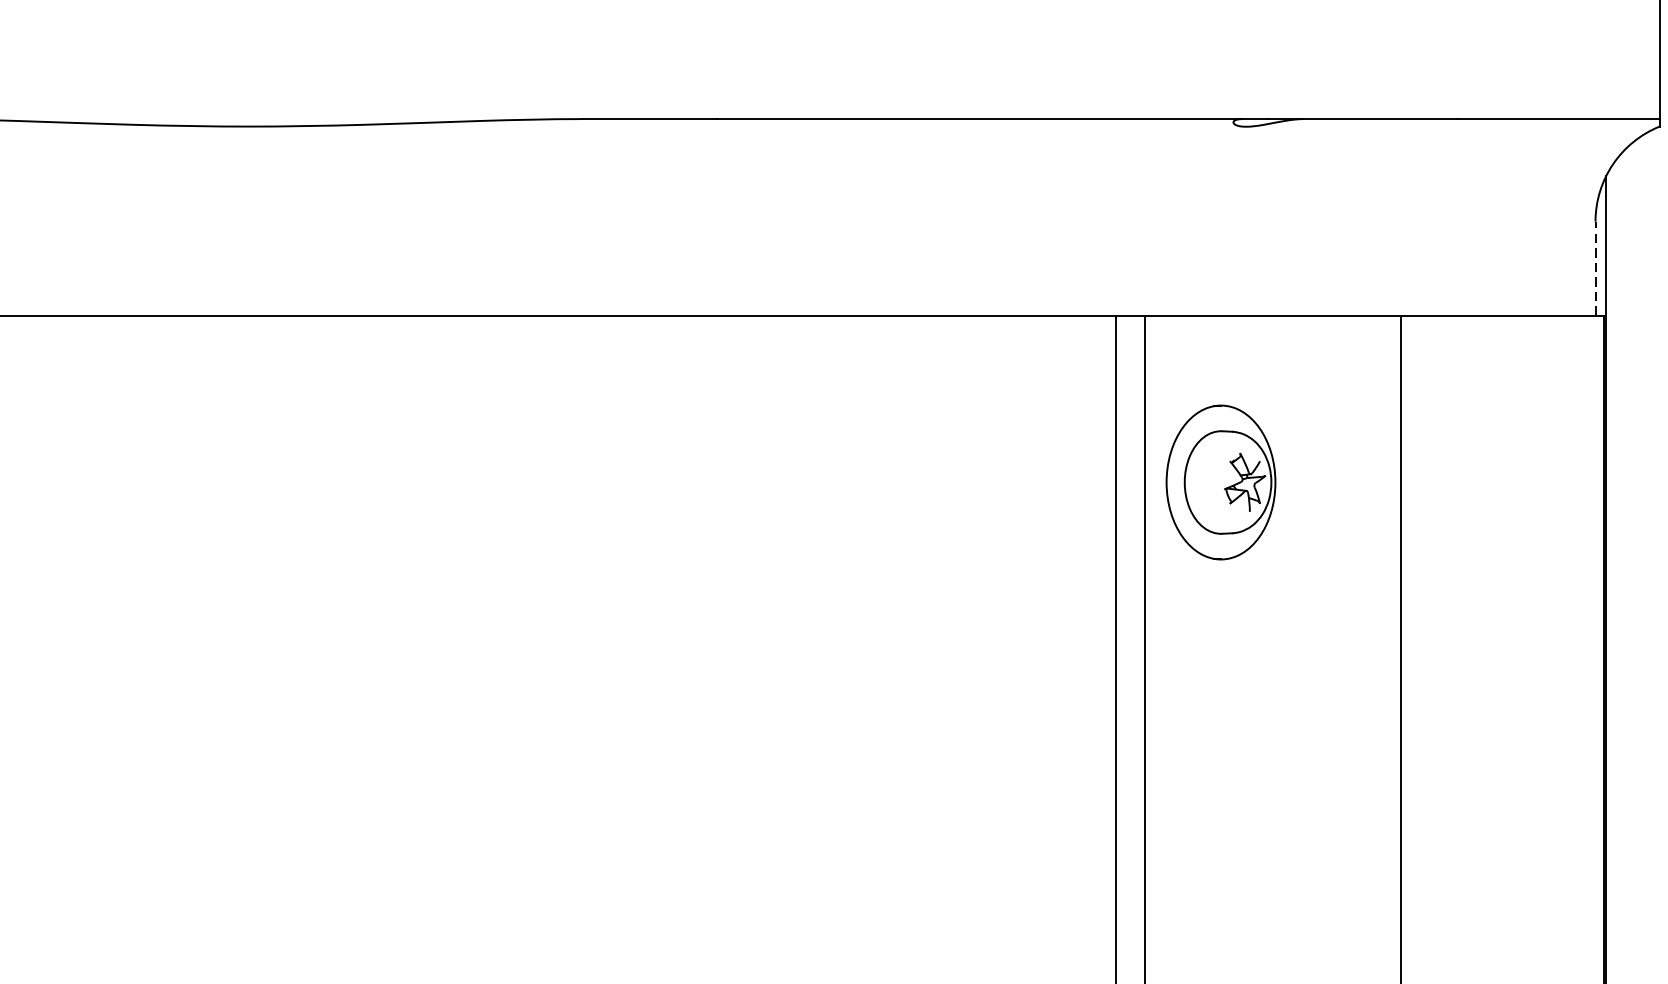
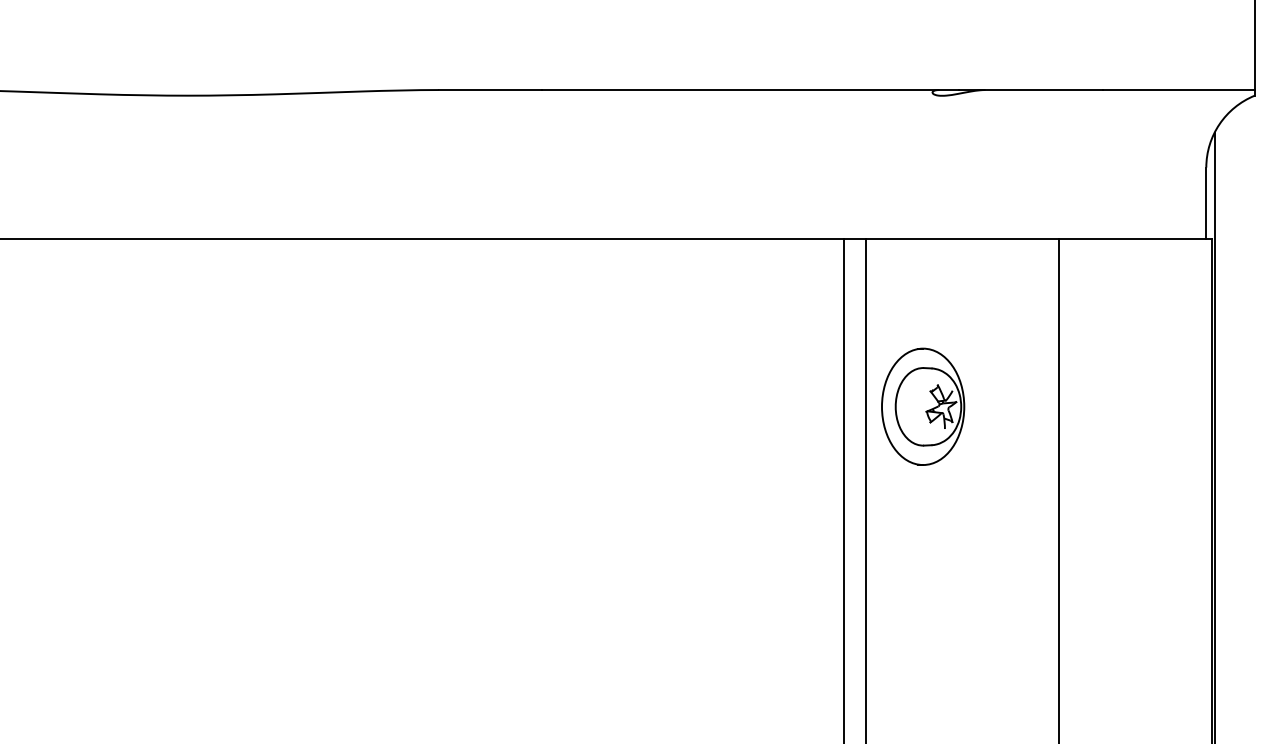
line: (1595, 269) -> (1206, 203), dashed -> solid
part: (1221, 482) -> (923, 406), moved

